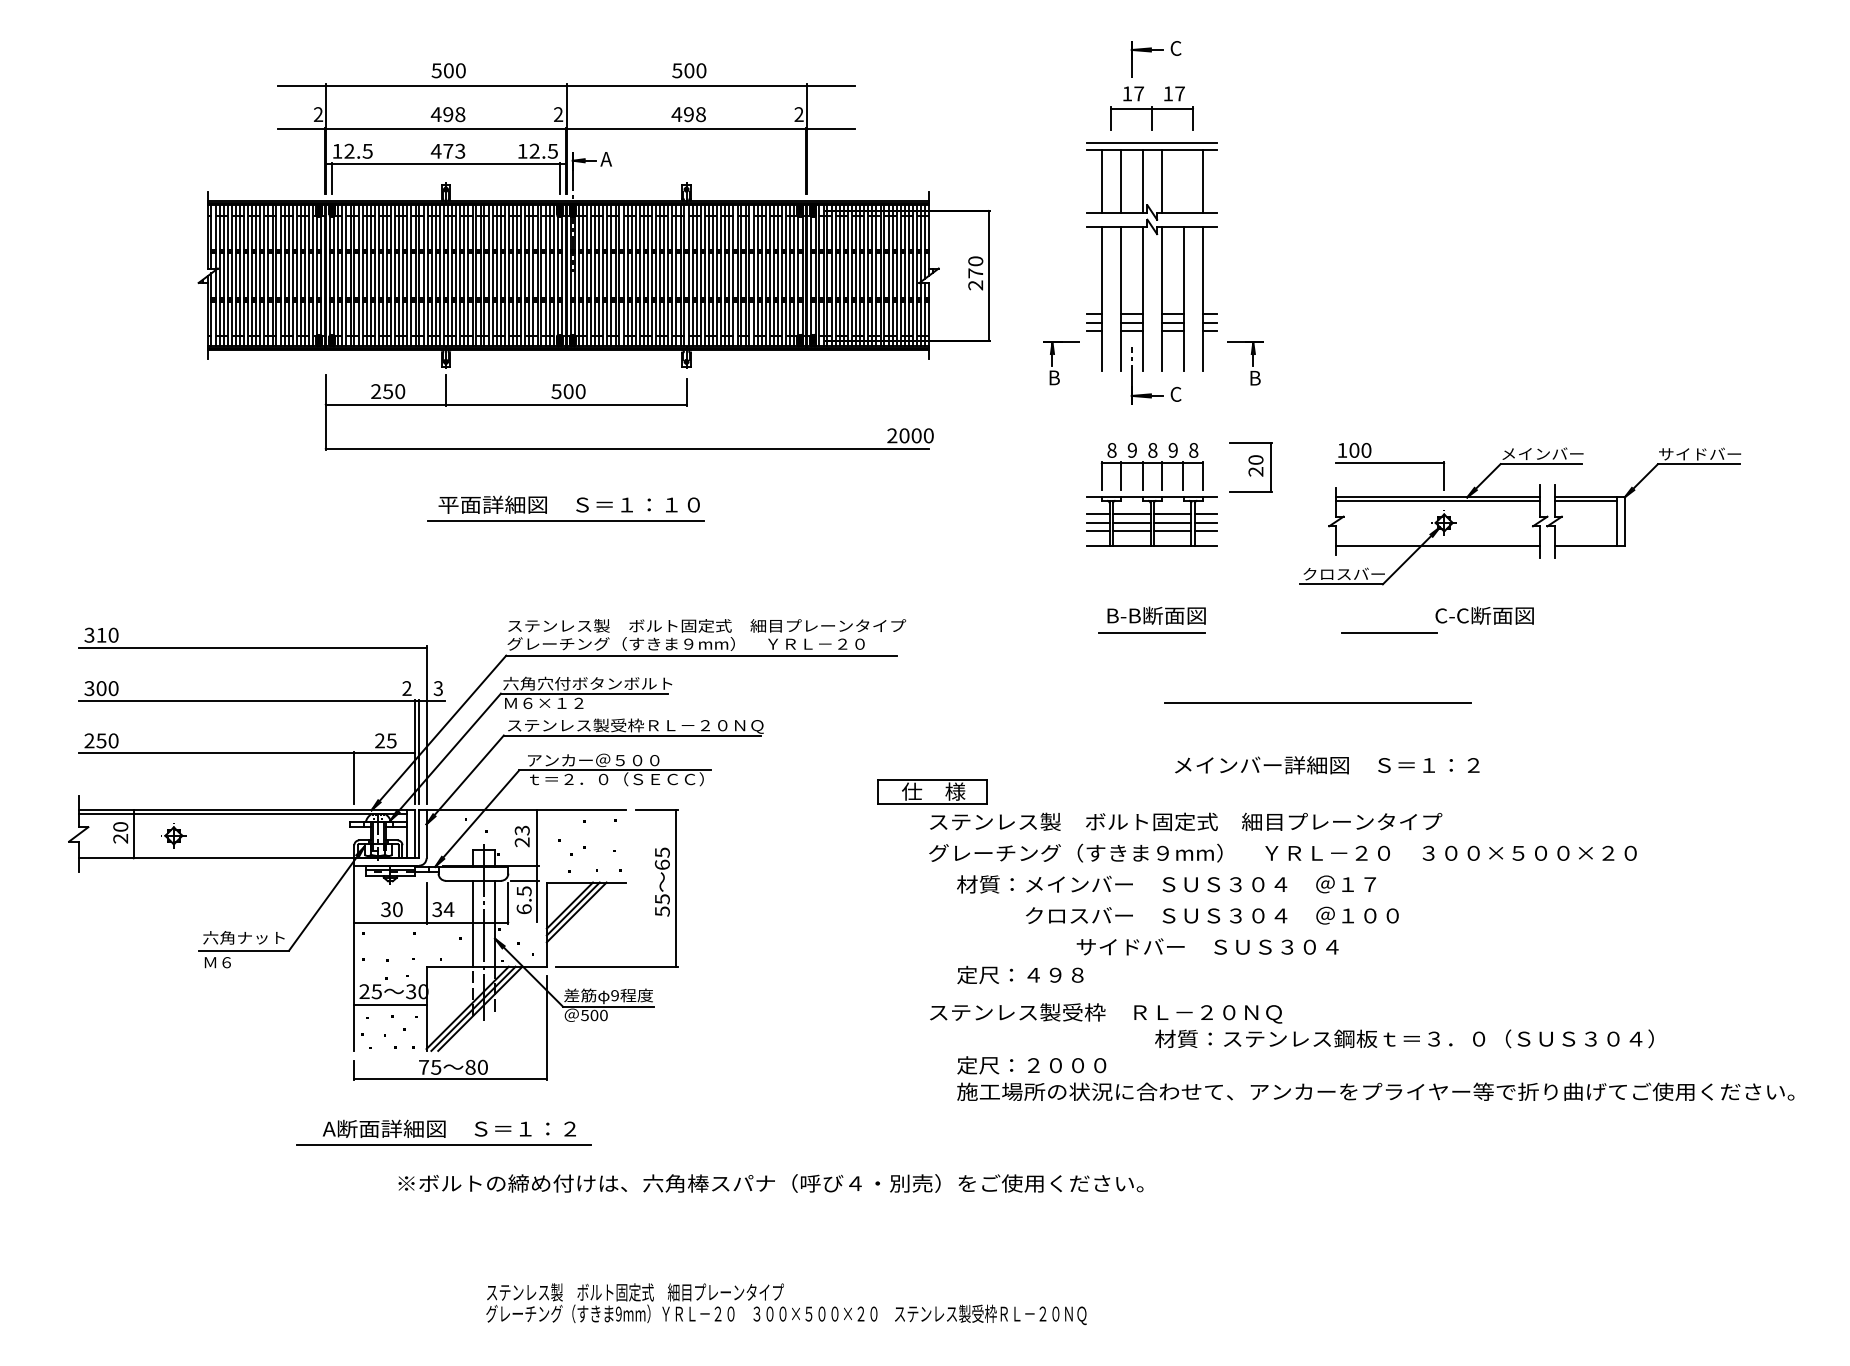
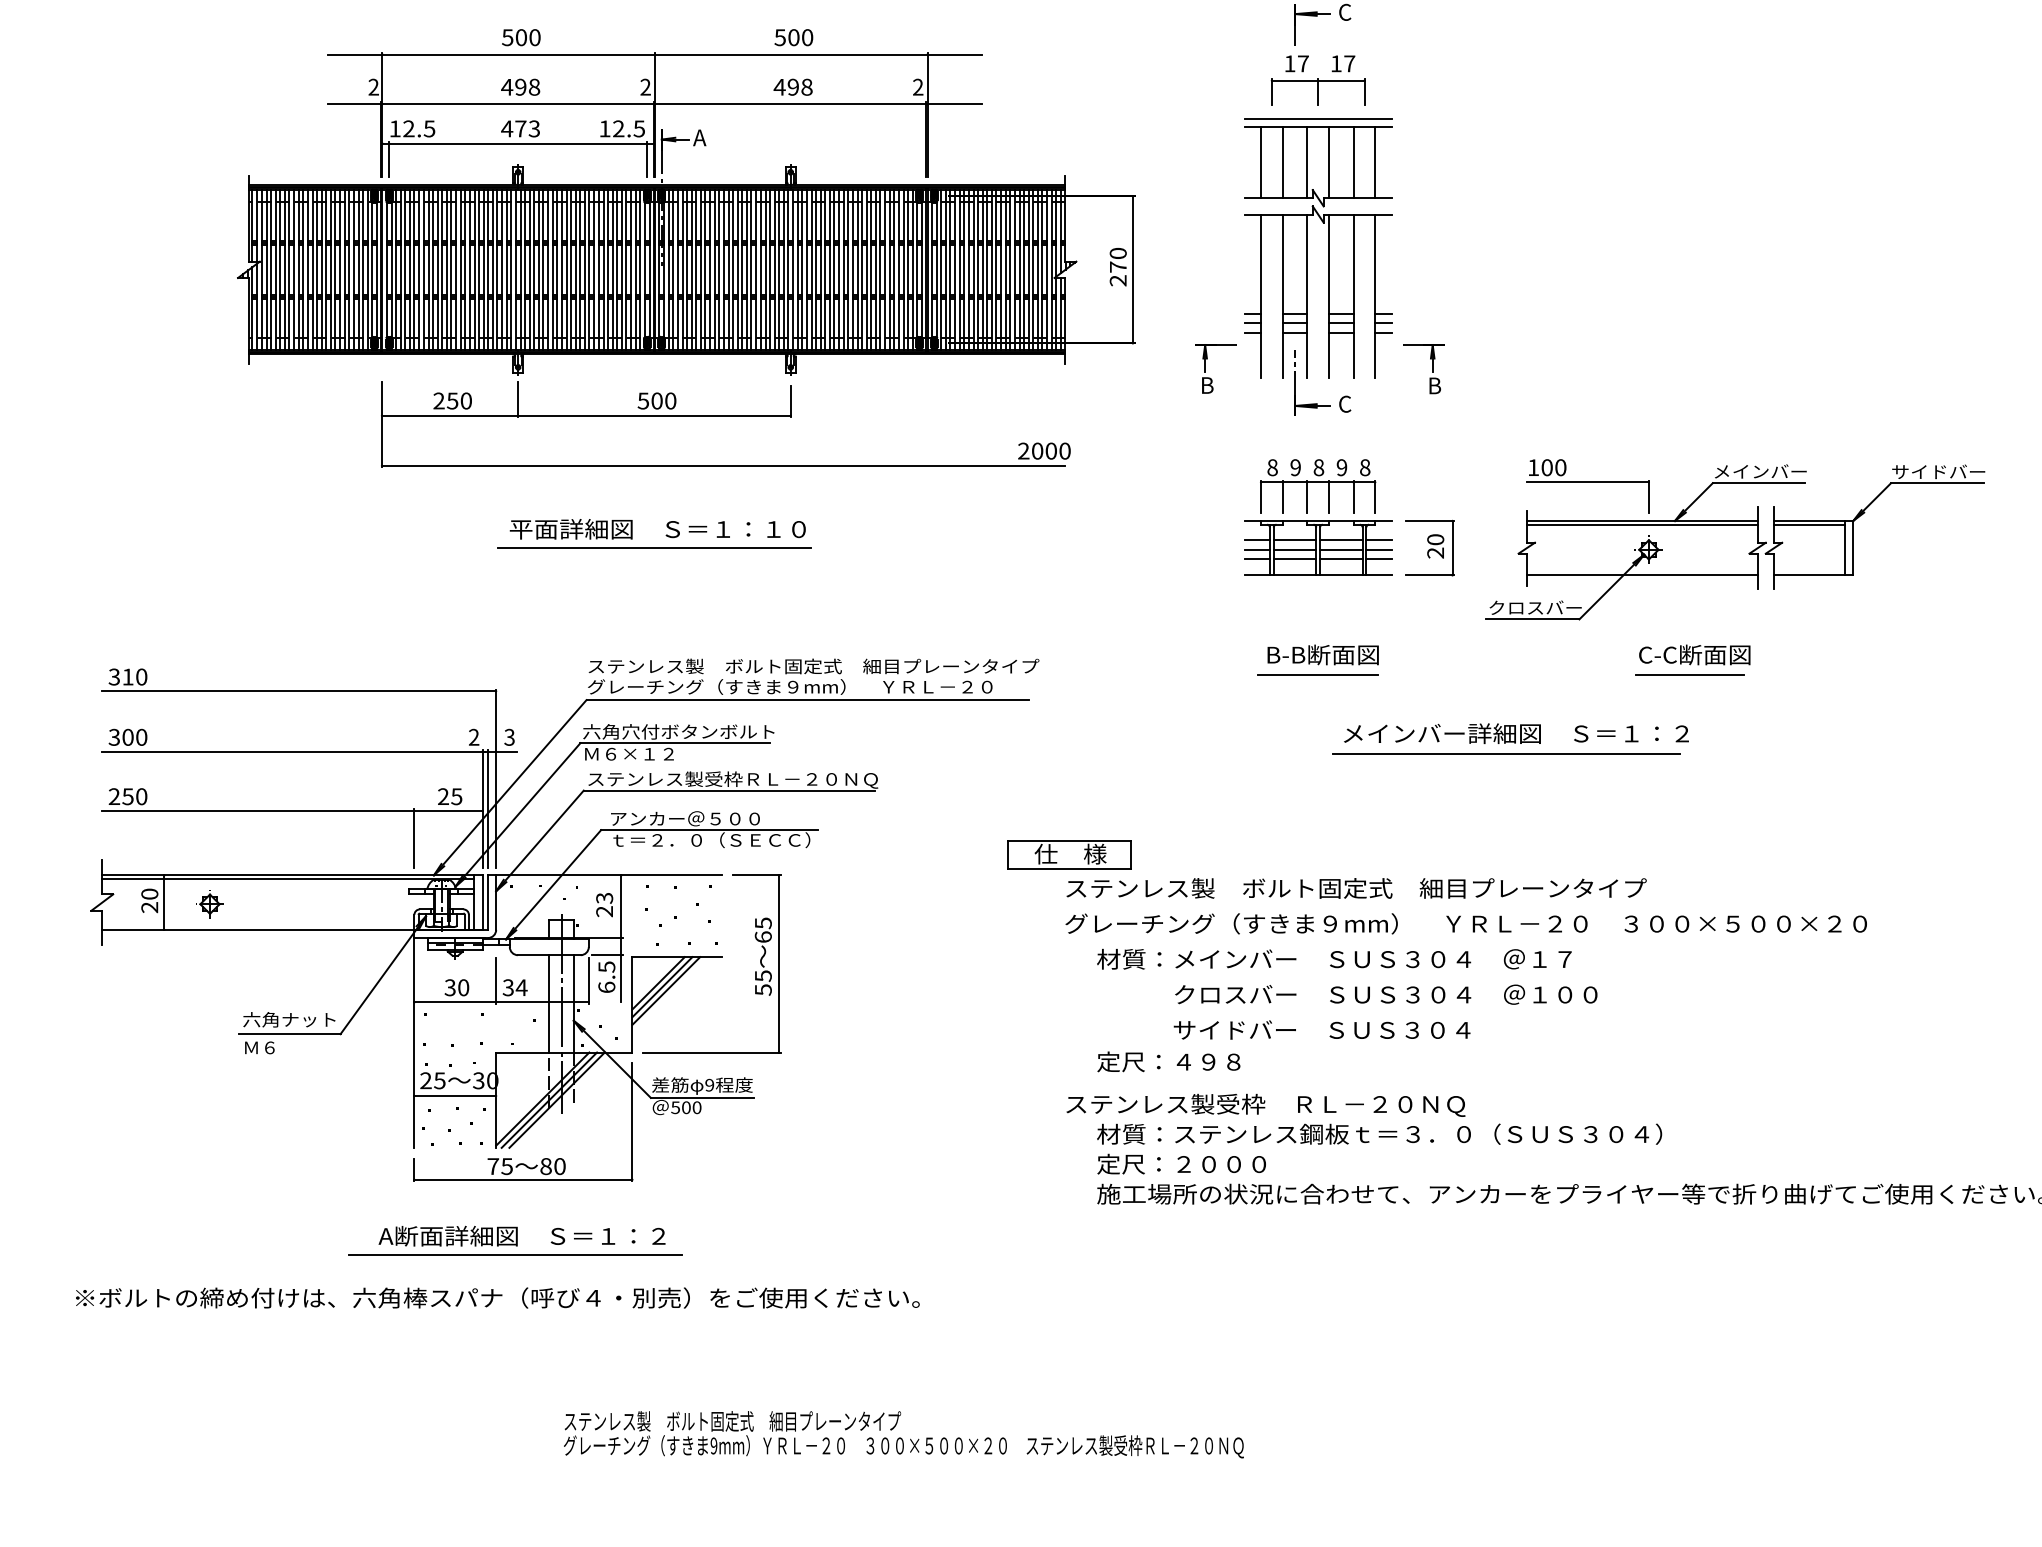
line: (1183, 180) -> (1353, 161), added
part: (1250, 467) -> (1429, 548), moved
line: (1389, 632) -> (1690, 673), moved
text: (1327, 765) -> (1516, 733), moved
text: (1207, 946) -> (1321, 1029), moved
text: (1404, 1038) -> (1379, 1133), moved
text: (770, 1183) -> (497, 1298), moved

